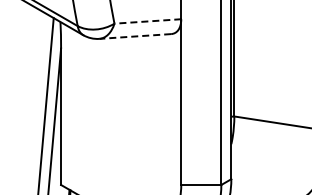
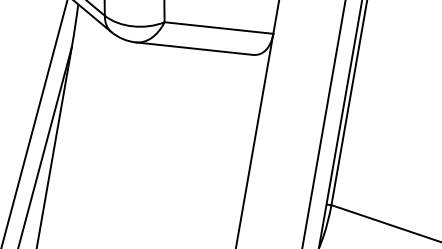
line: (147, 21) -> (218, 27), dashed -> solid
line: (134, 36) -> (193, 48), dashed -> solid

